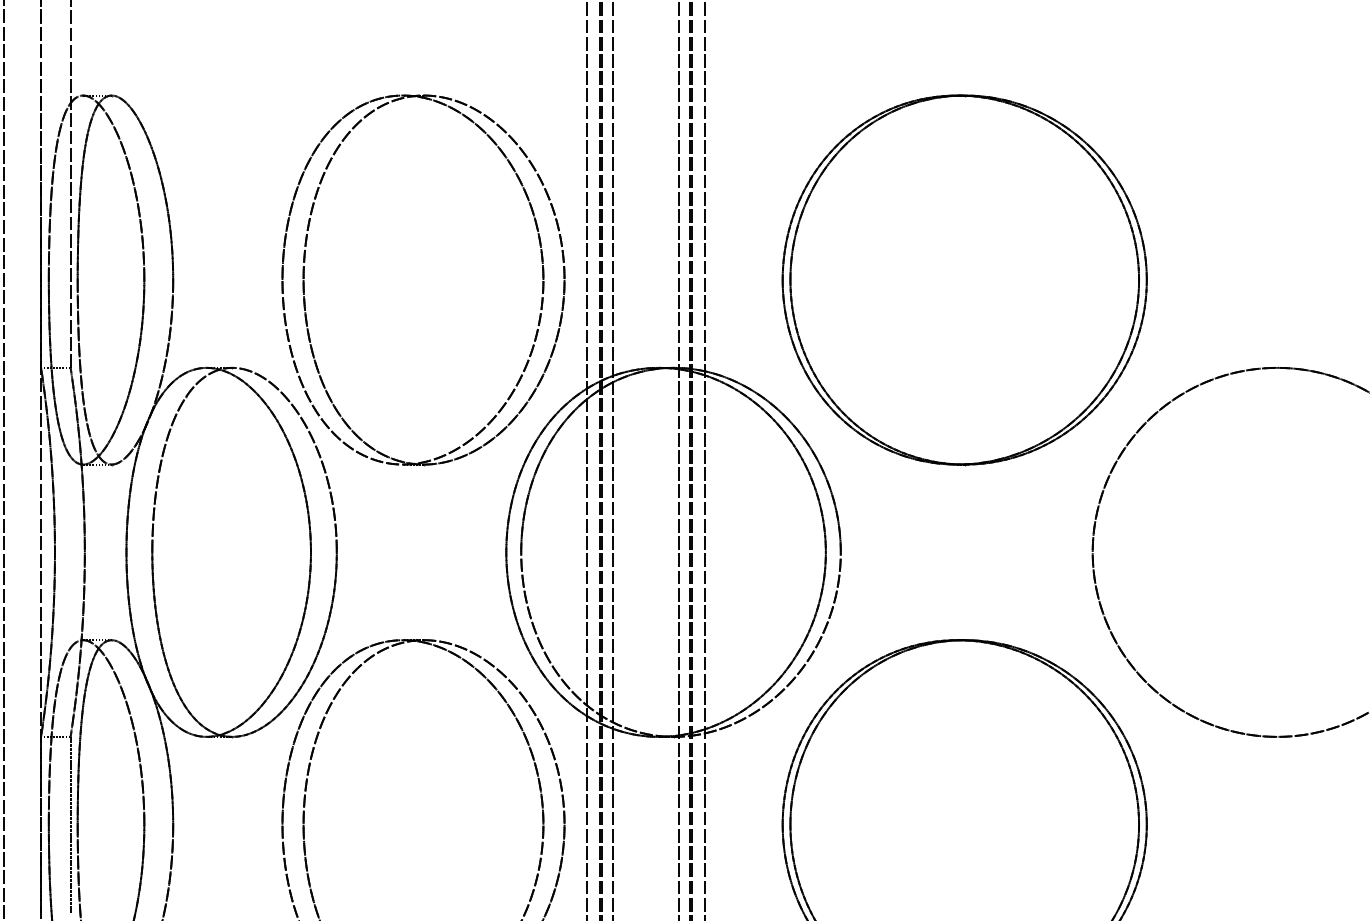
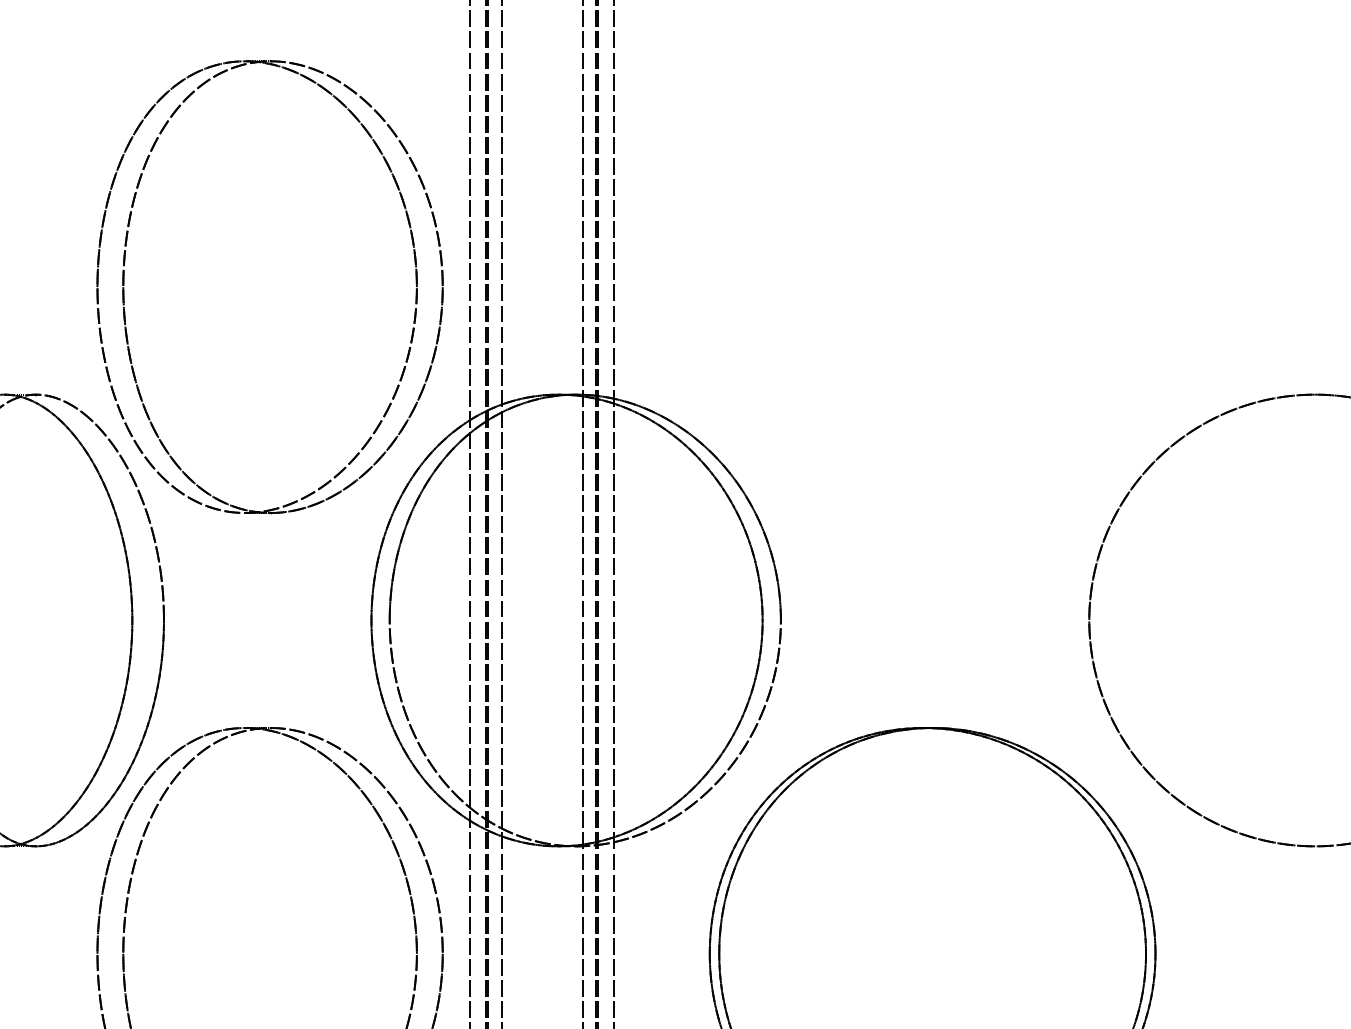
part: (964, 280) -> (932, 287), removed

